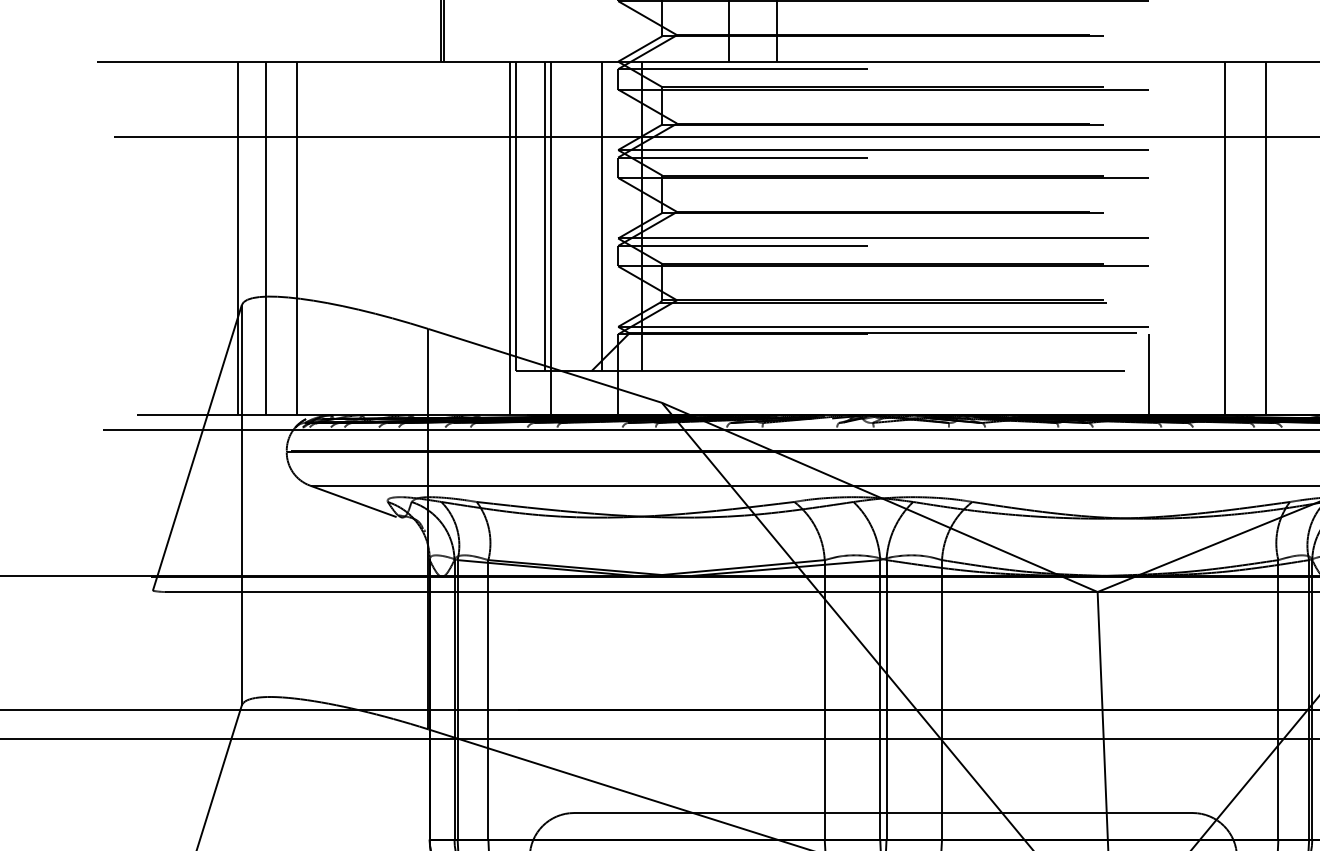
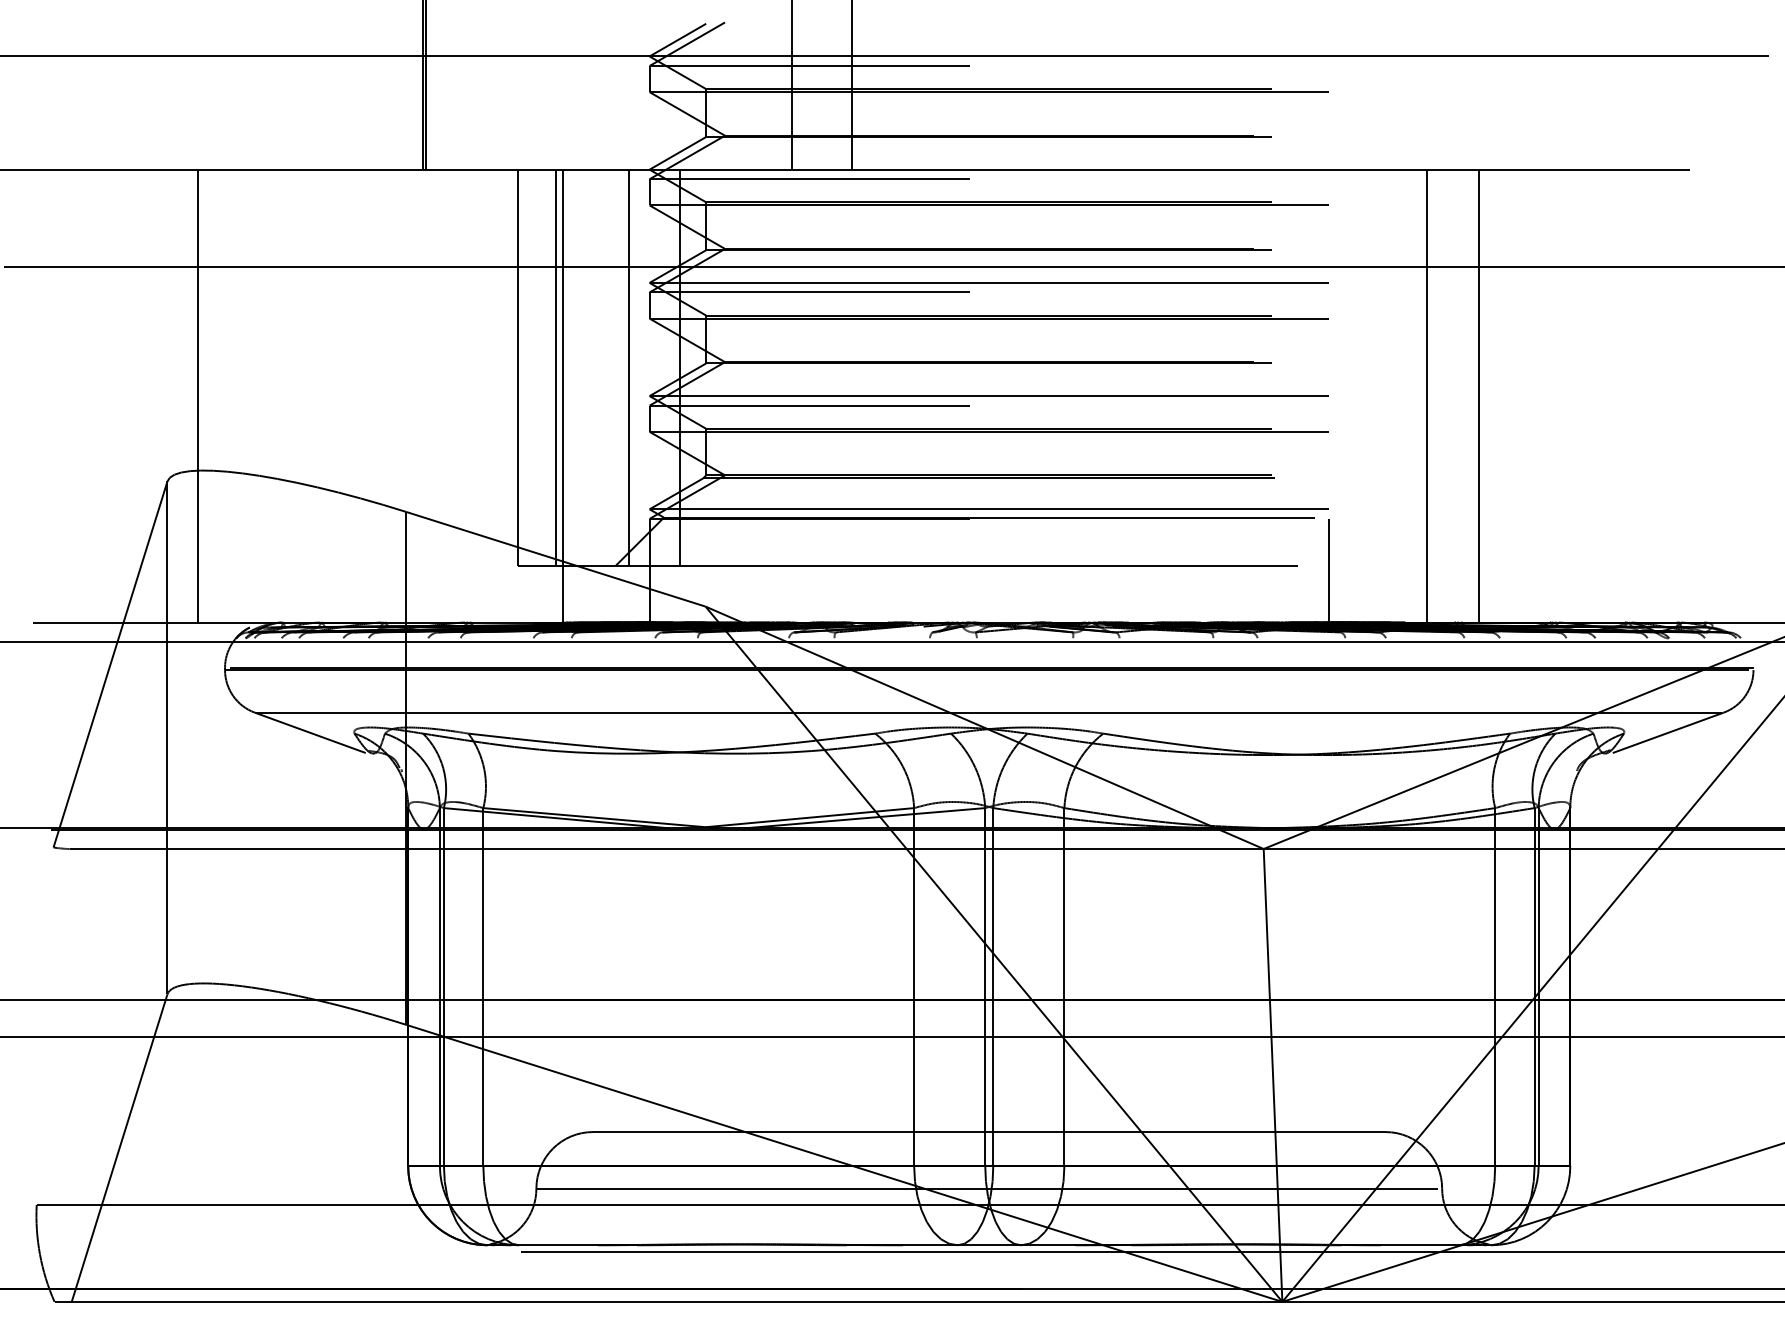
line: (237, 237) -> (162, 395), removed
line: (297, 237) -> (238, 395), removed
line: (510, 237) -> (511, 395), removed

